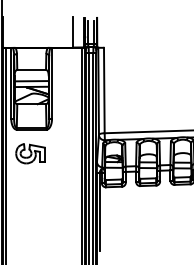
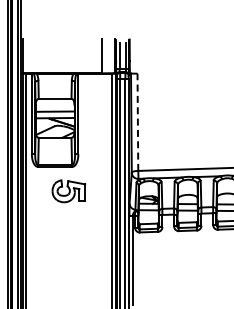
line: (103, 90) -> (137, 122), solid -> dashed
part: (30, 153) -> (68, 191), moved

